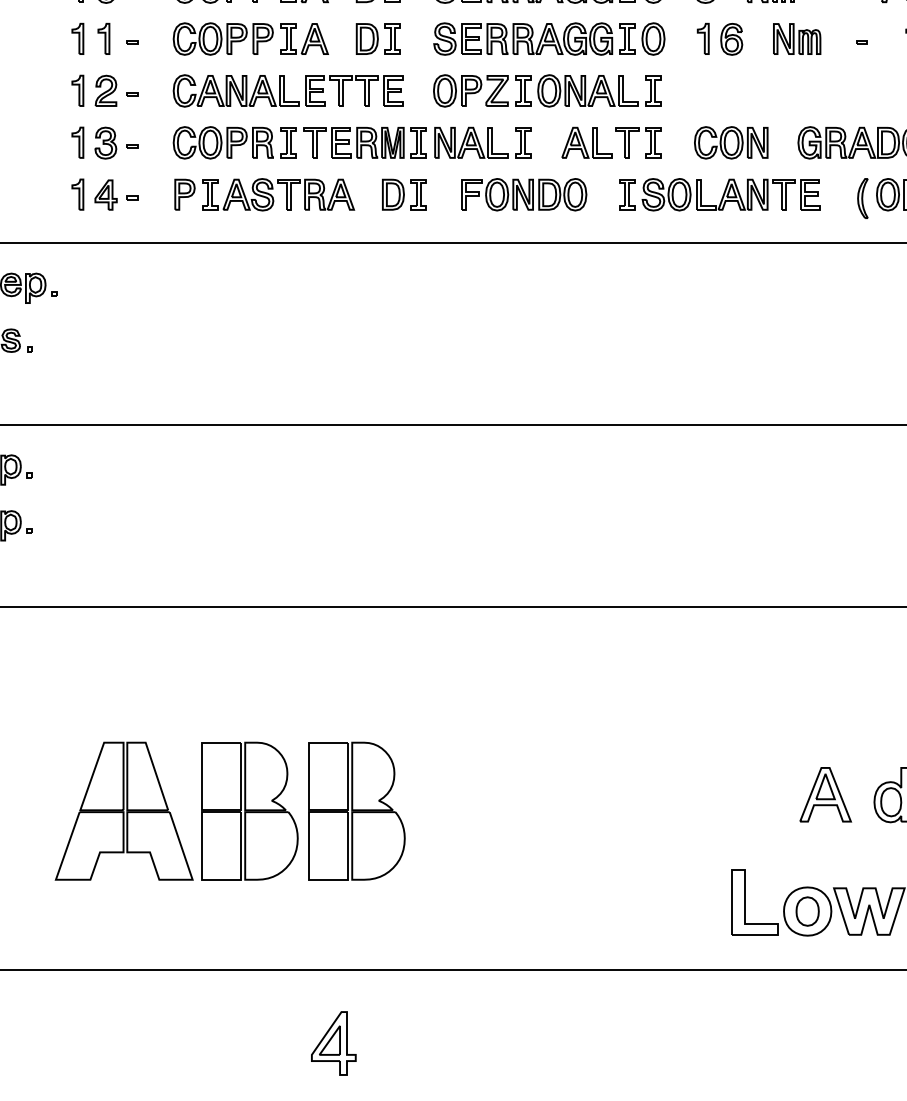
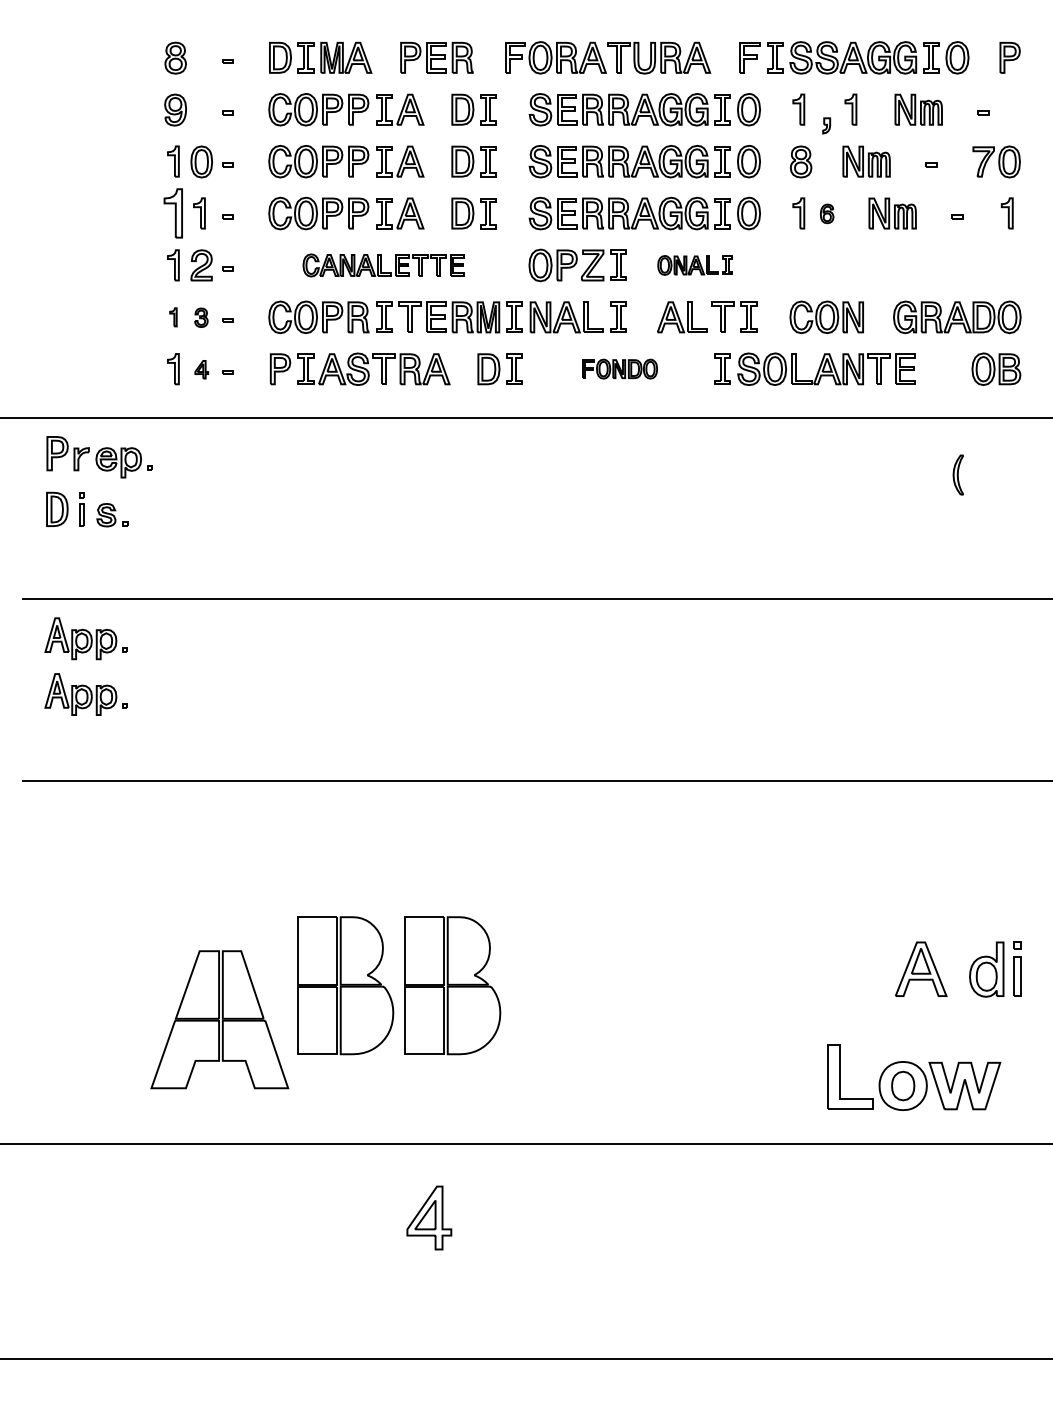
part: (77, 39) -> (173, 213), size x1.6
part: (730, 39) -> (826, 213), size x0.6
part: (287, 91) -> (383, 265), size x0.7
part: (598, 91) -> (694, 265), size x0.6
part: (77, 143) -> (173, 317), size x0.6
part: (105, 143) -> (201, 317), size x0.6
part: (523, 194) -> (619, 368), size x0.6
part: (105, 195) -> (201, 369), size x0.6
part: (861, 198) -> (957, 474), moved
part: (123, 811) -> (219, 1019), moved

